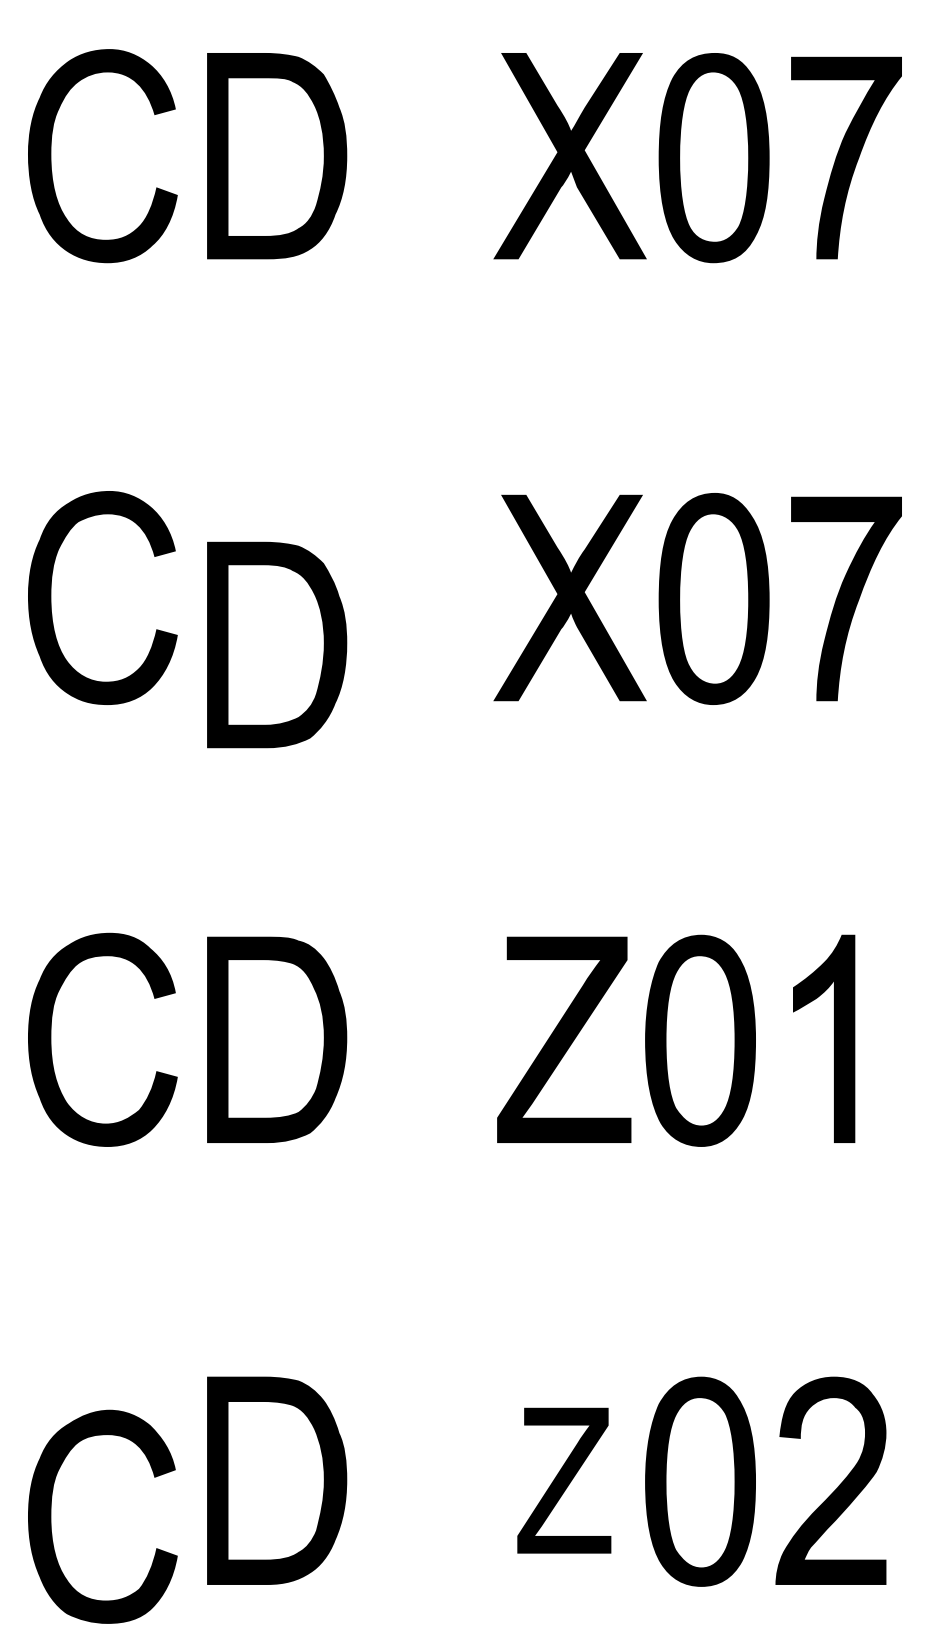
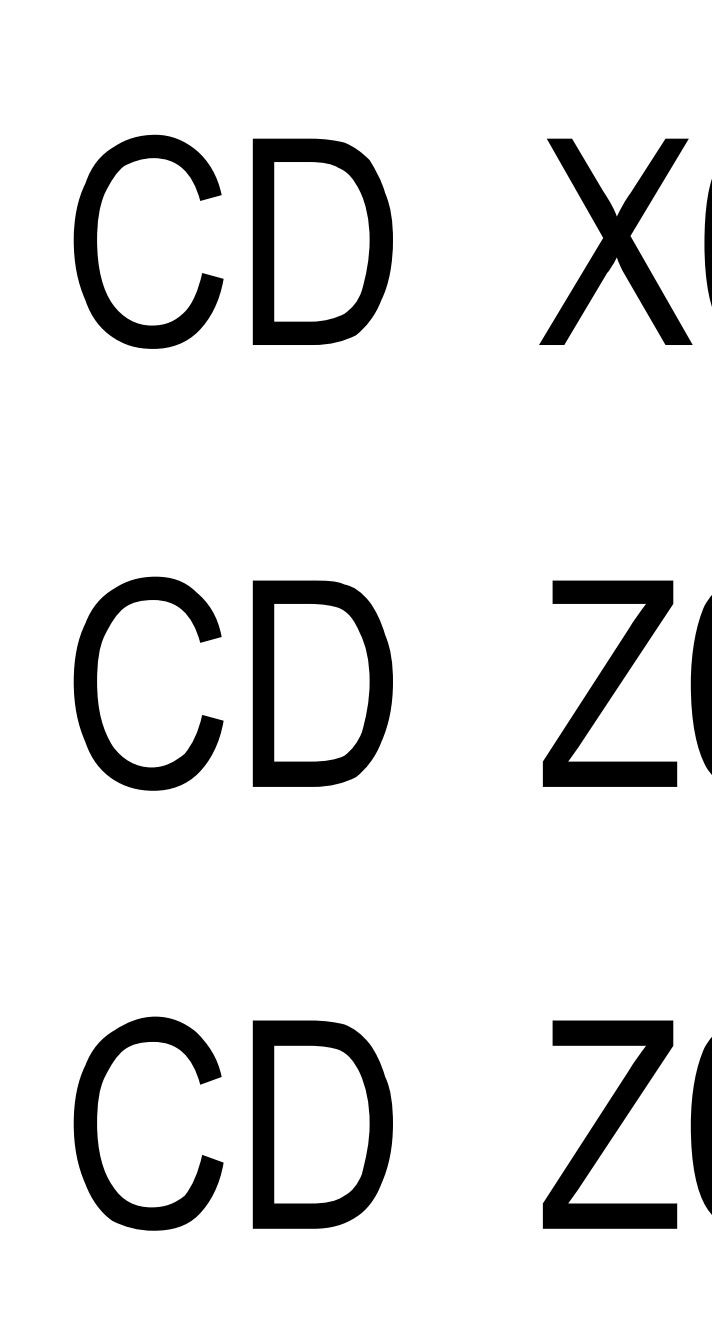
part: (277, 644) -> (323, 241), moved
part: (564, 1480) -> (610, 1124), size x1.43
part: (51, 1516) -> (97, 1123), moved

